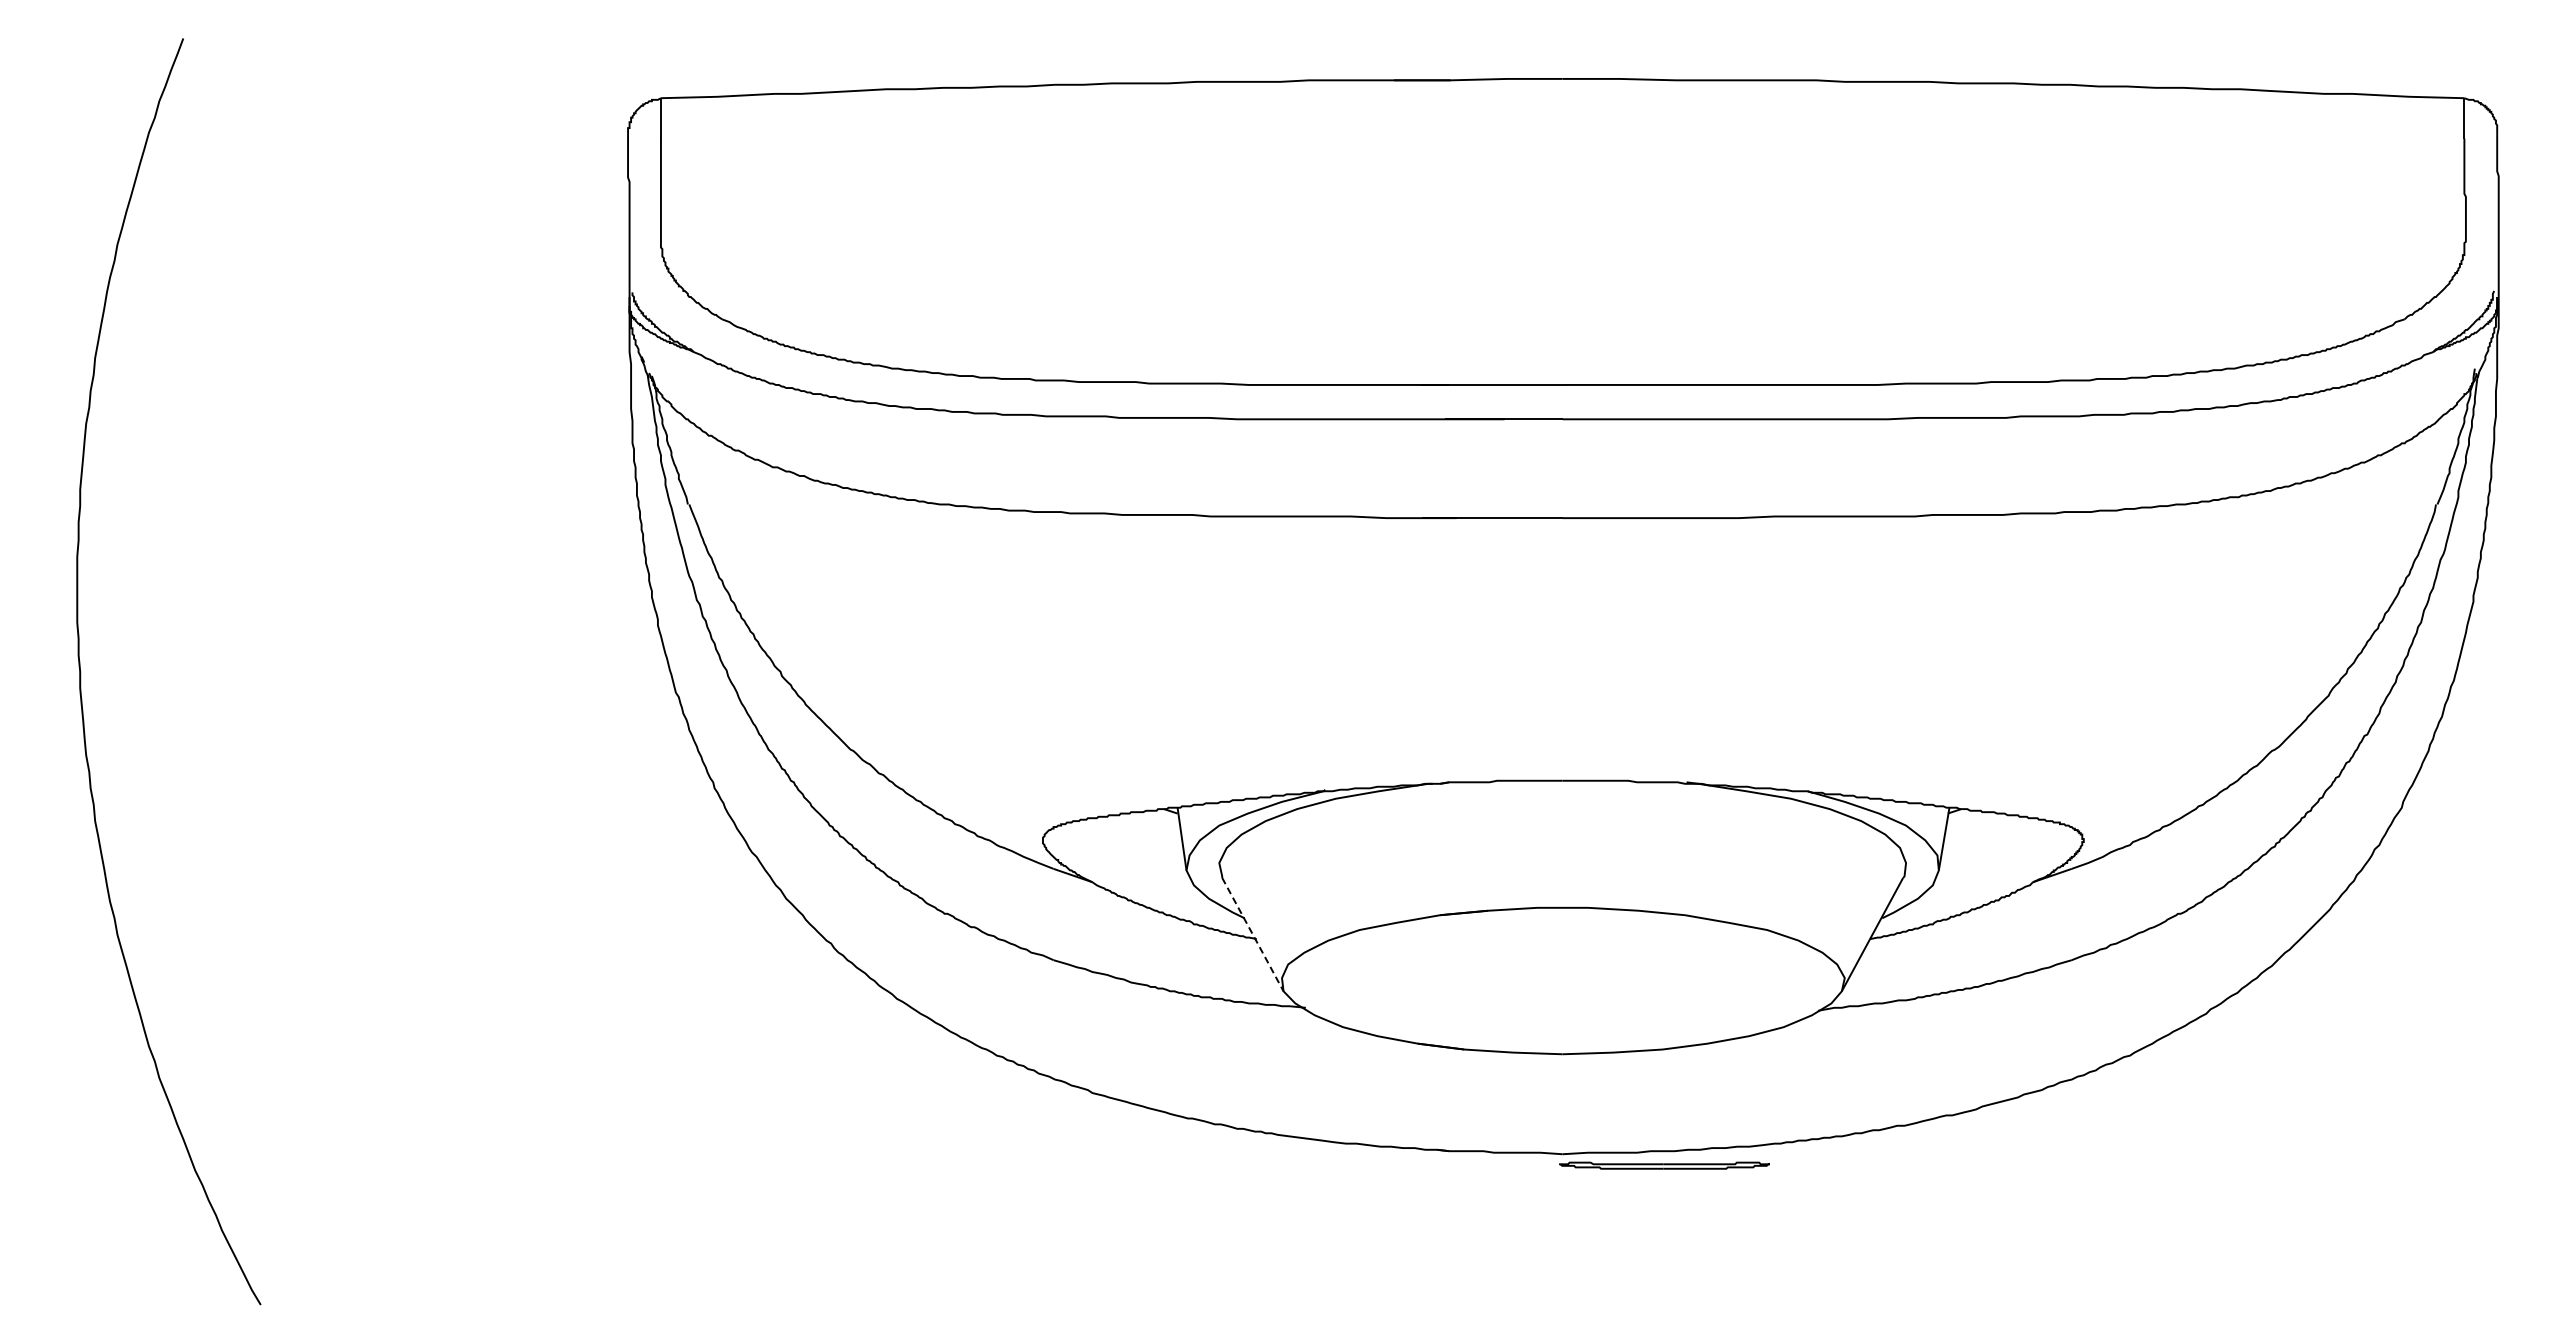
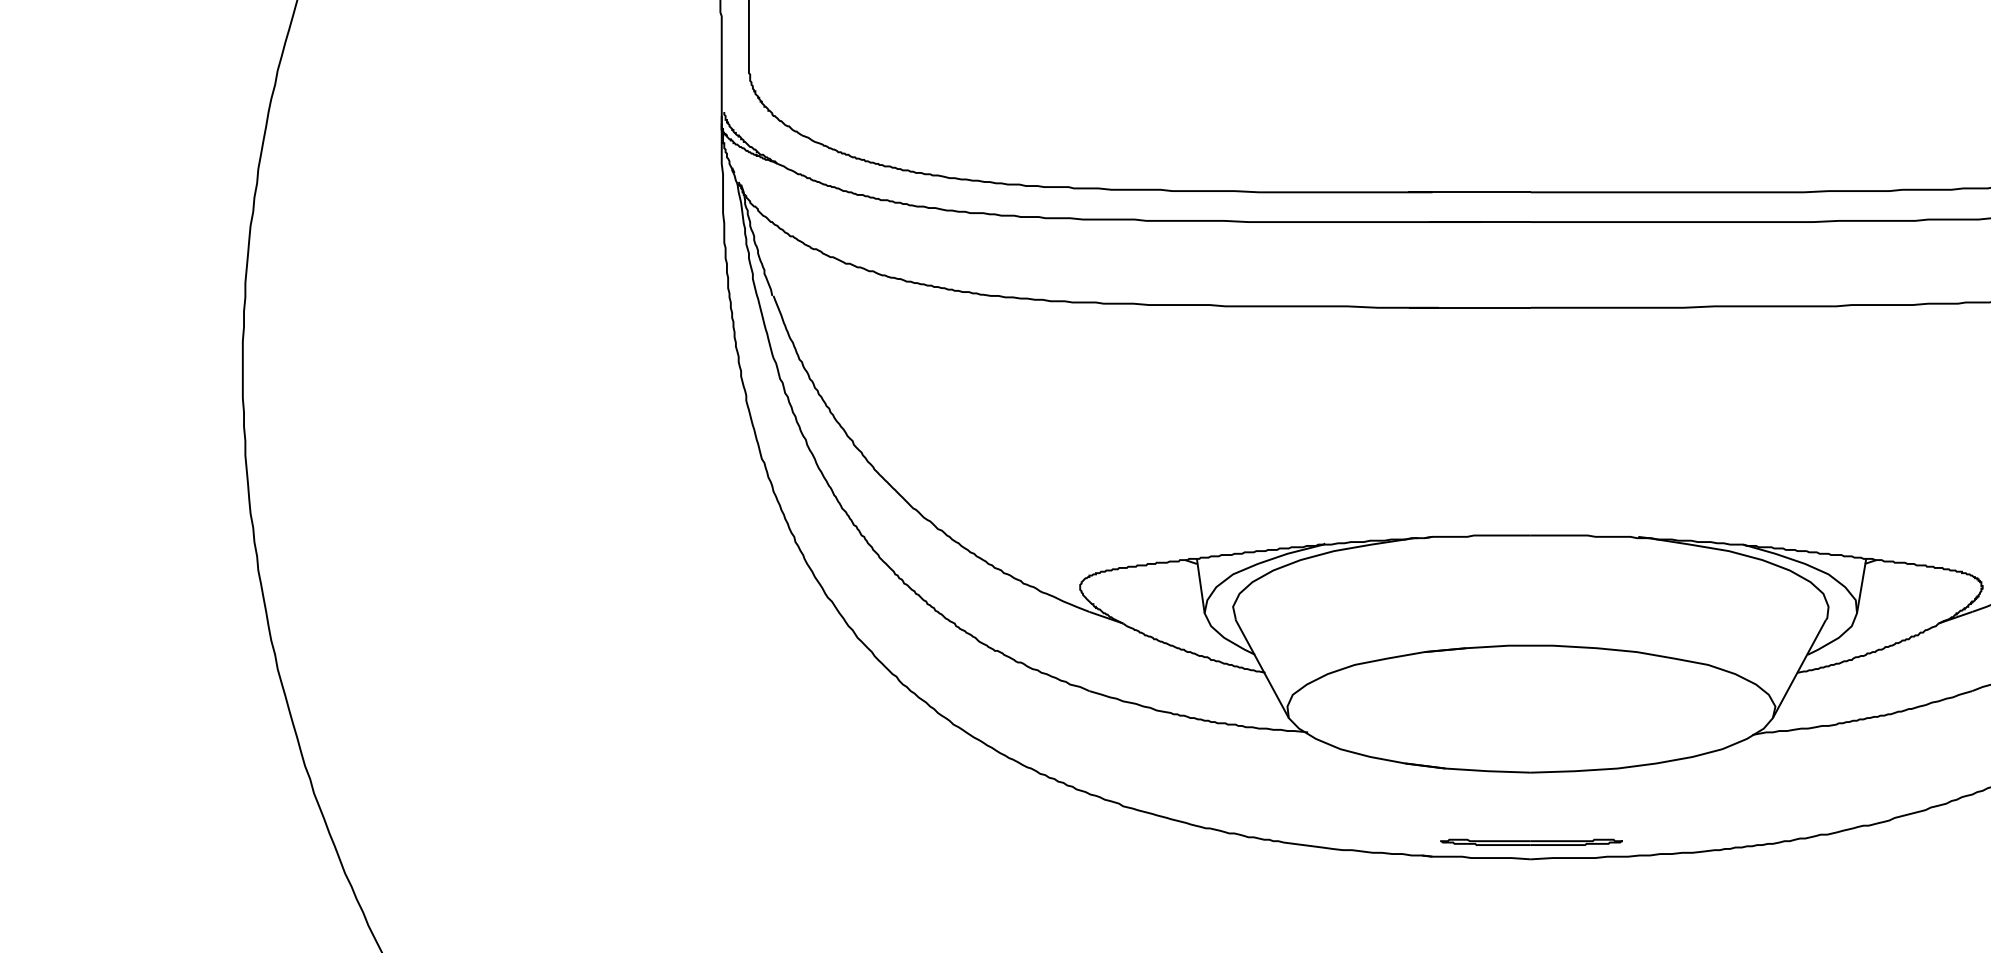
line: (1253, 935) -> (1262, 669), dashed -> solid
part: (1664, 1165) -> (1531, 842), moved

